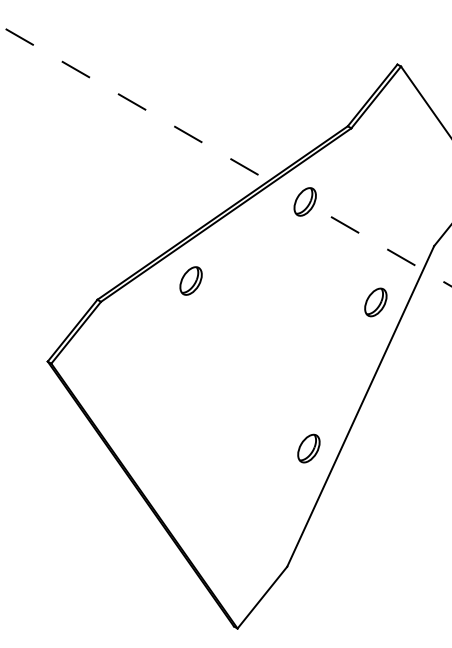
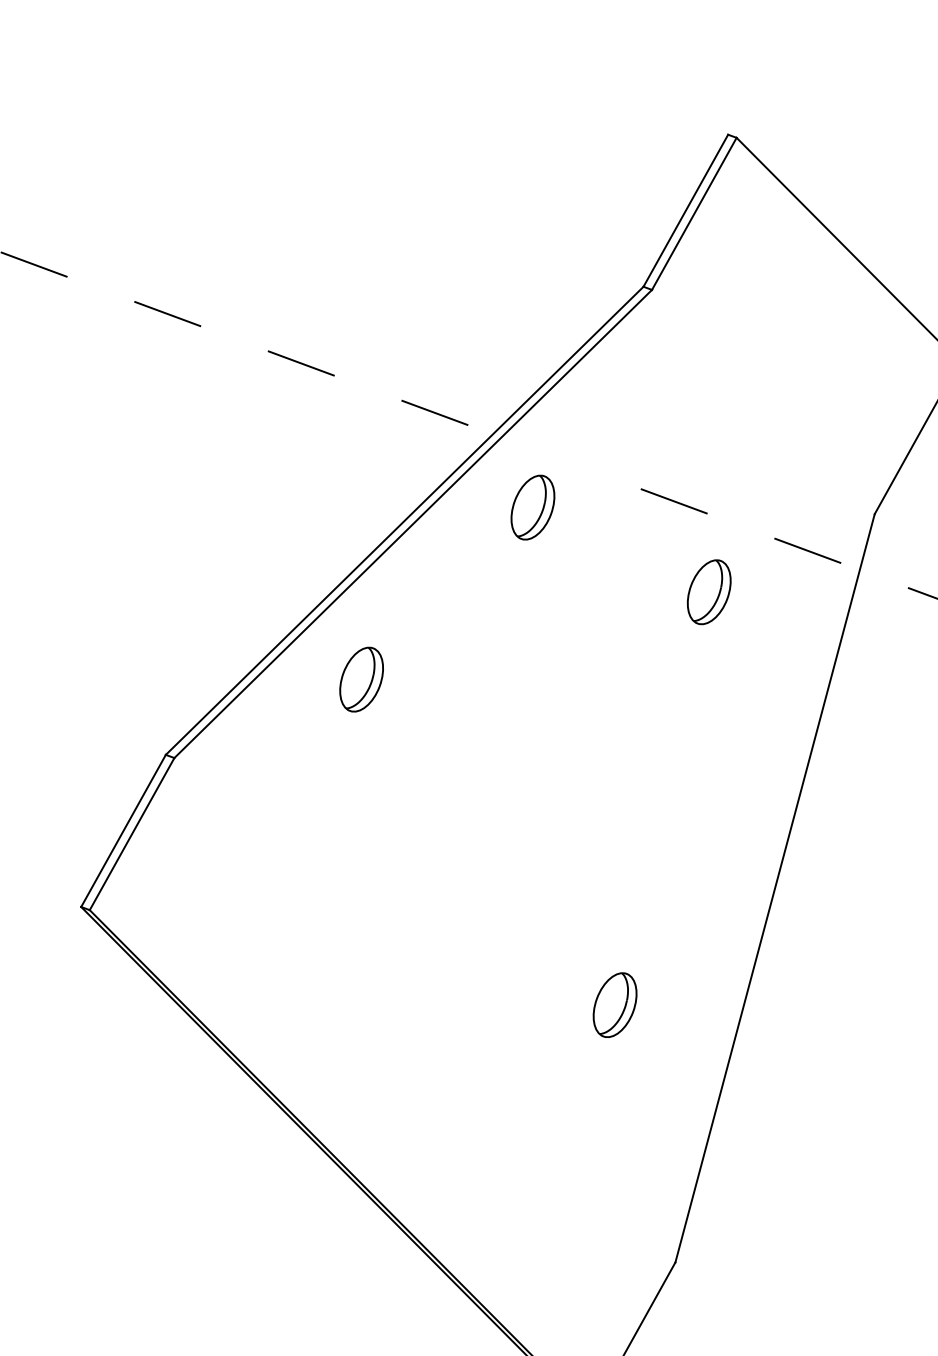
part: (304, 201) -> (531, 506), moved
part: (375, 302) -> (708, 592), moved
part: (308, 448) -> (614, 1005), moved

